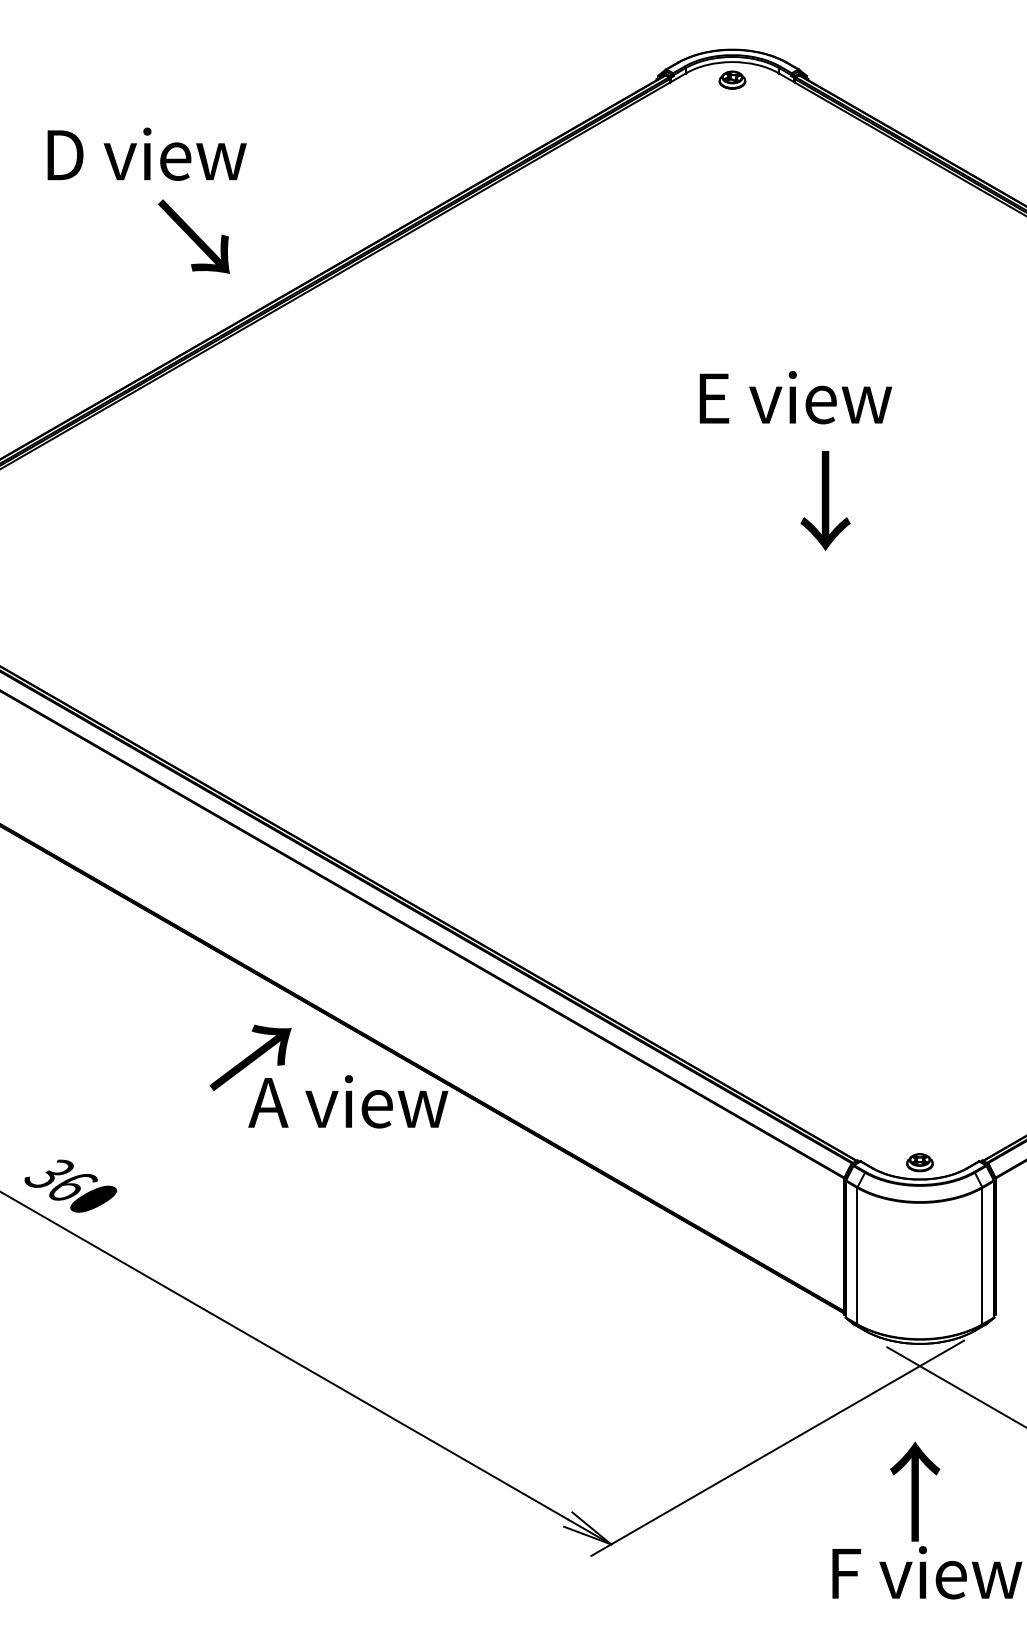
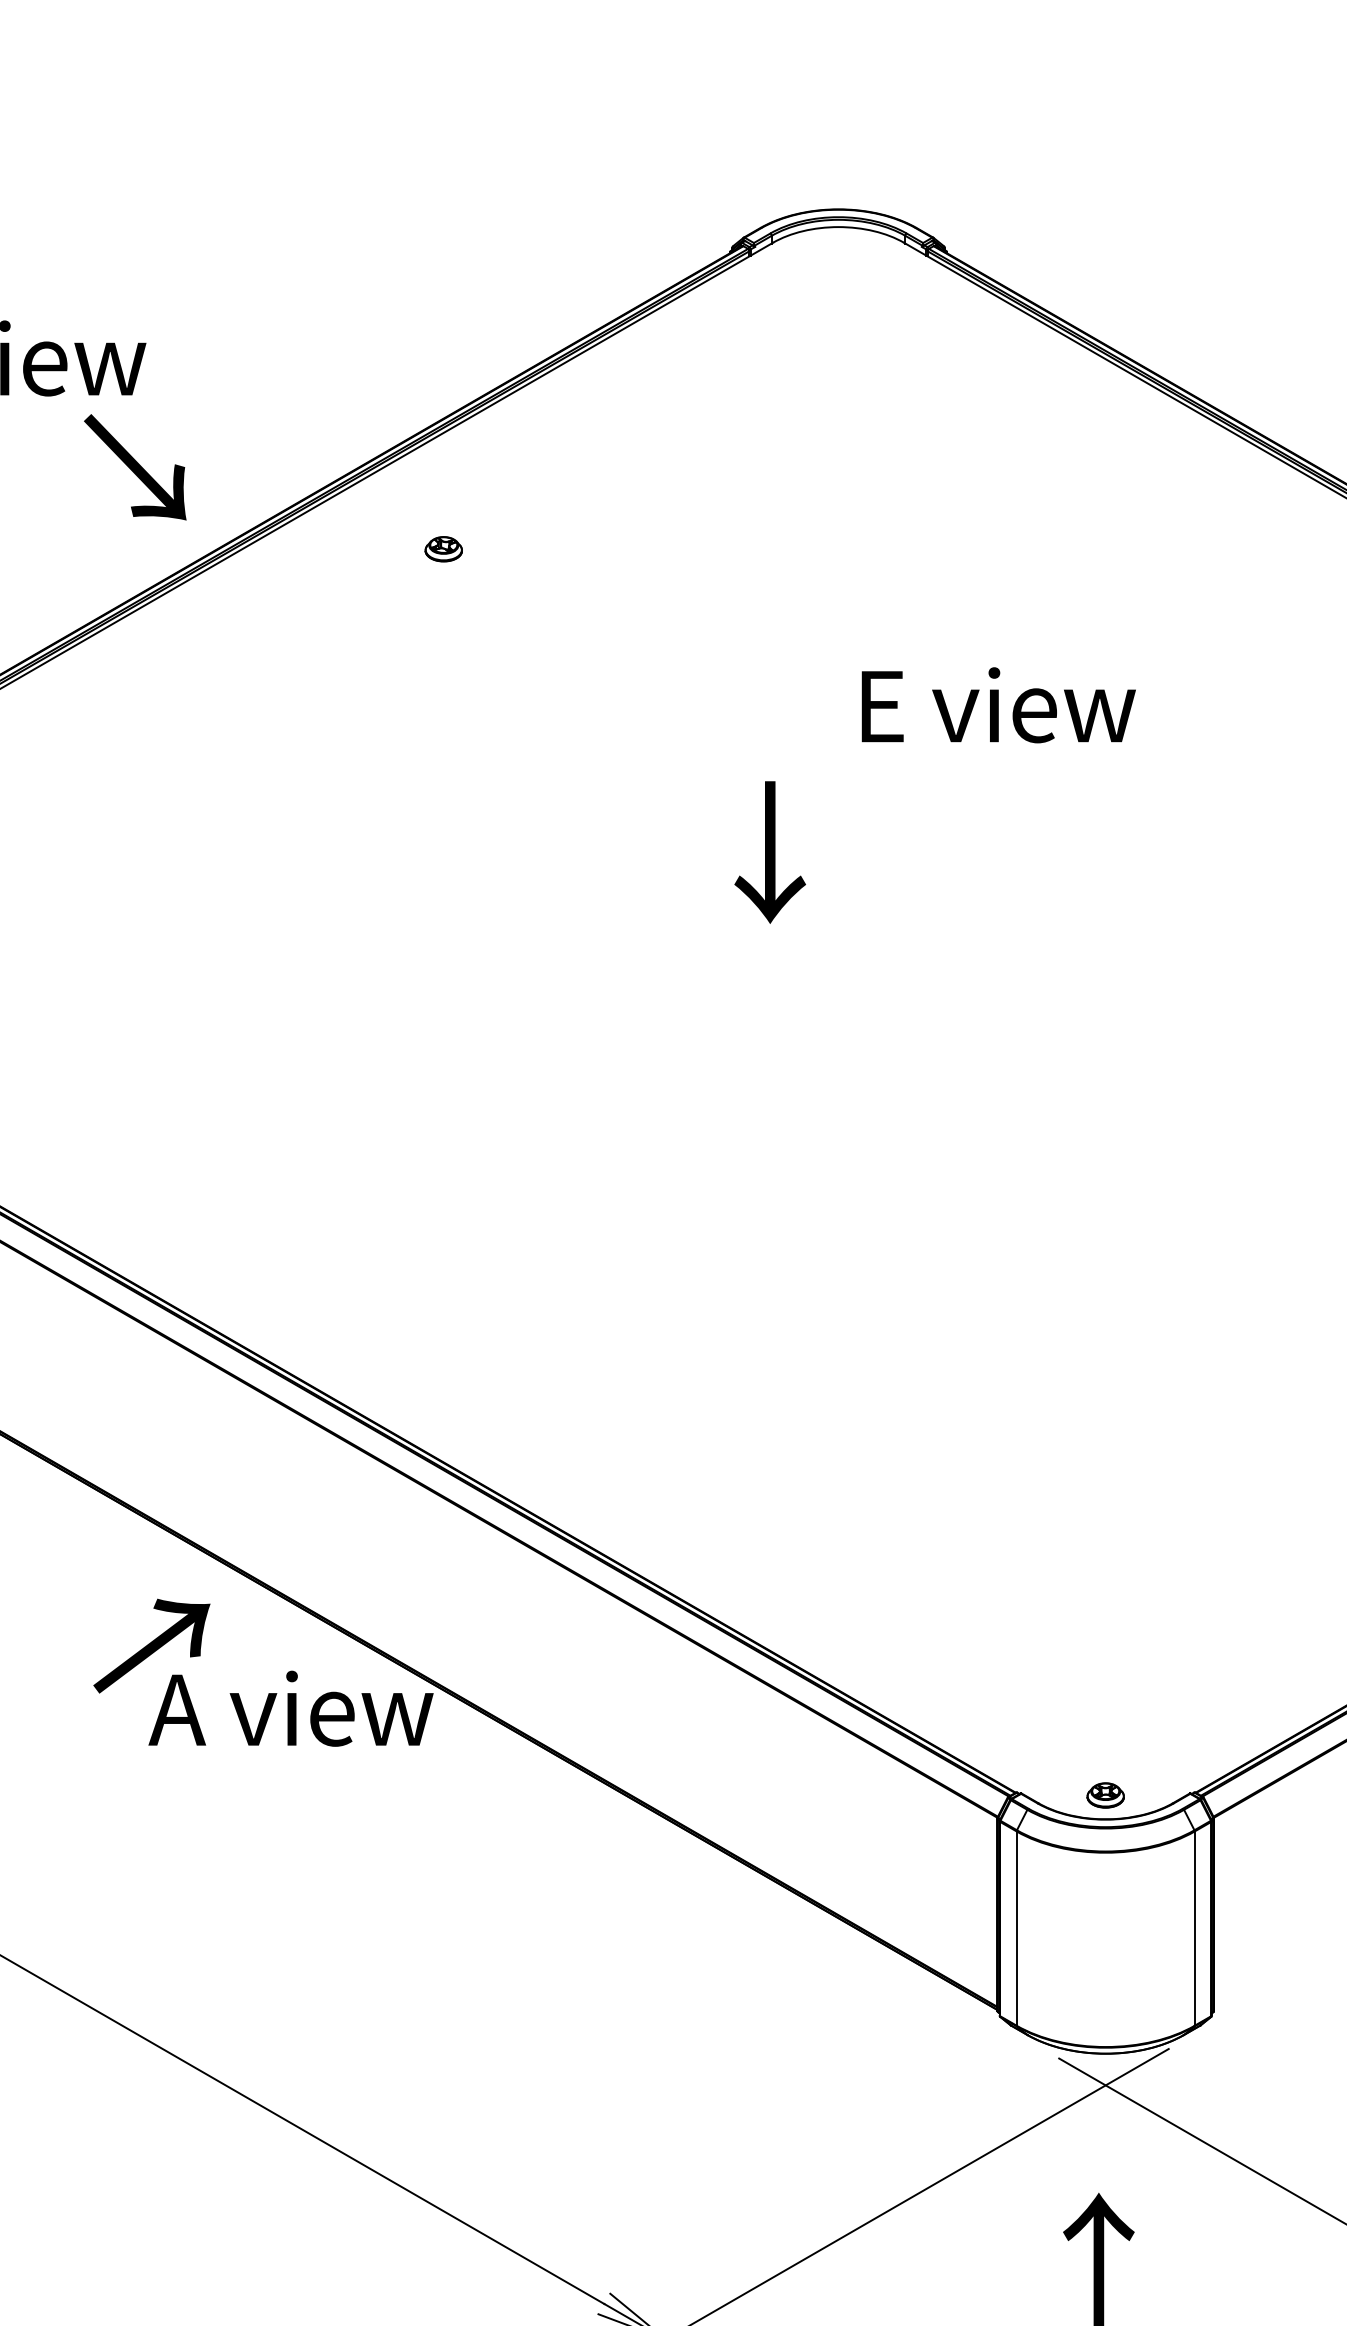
part: (732, 79) -> (443, 548), moved
text: (193, 236) -> (134, 467), moved
text: (795, 397) -> (998, 705), moved
text: (825, 500) -> (770, 851), moved

